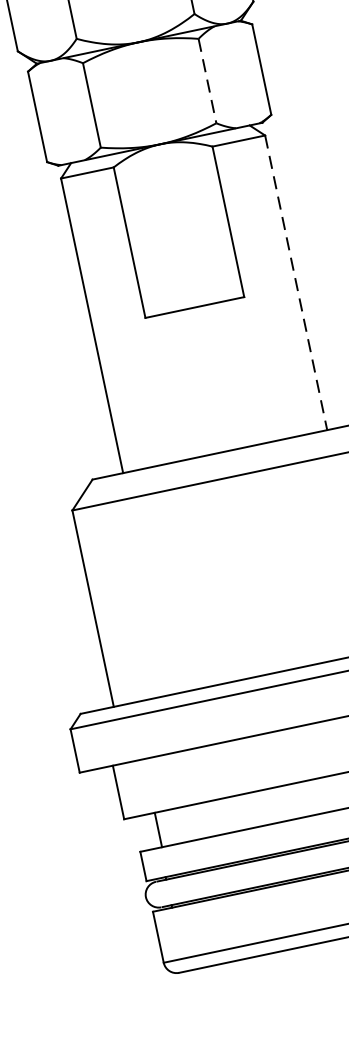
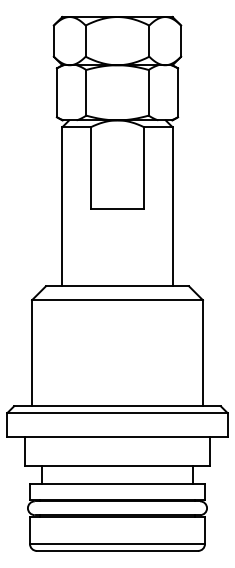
line: (206, 80) -> (148, 92), dashed -> solid
line: (295, 282) -> (172, 206), dashed -> solid

